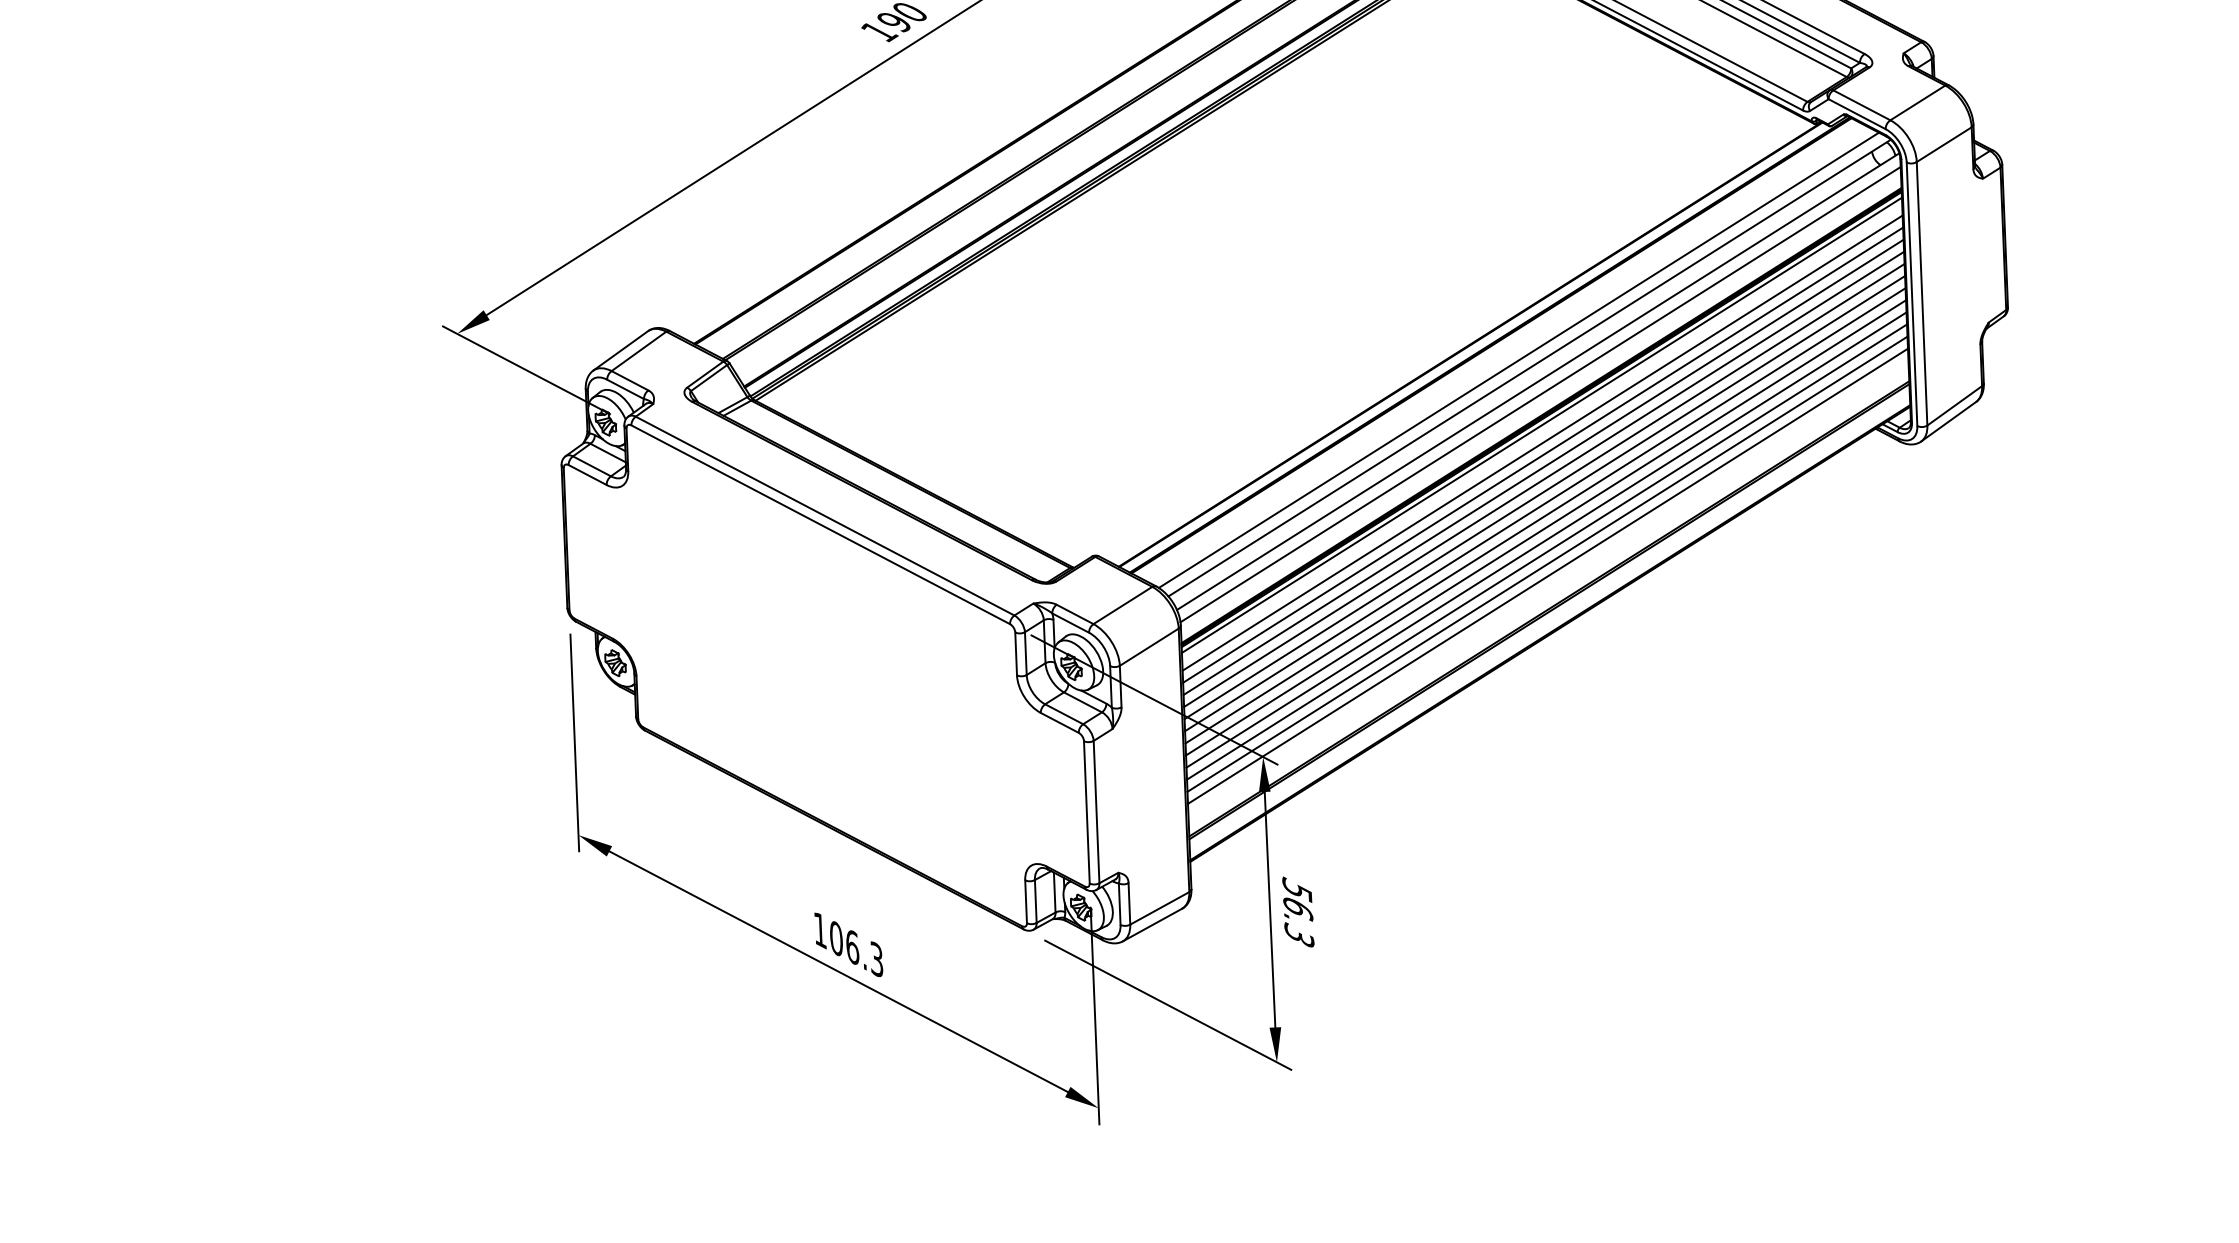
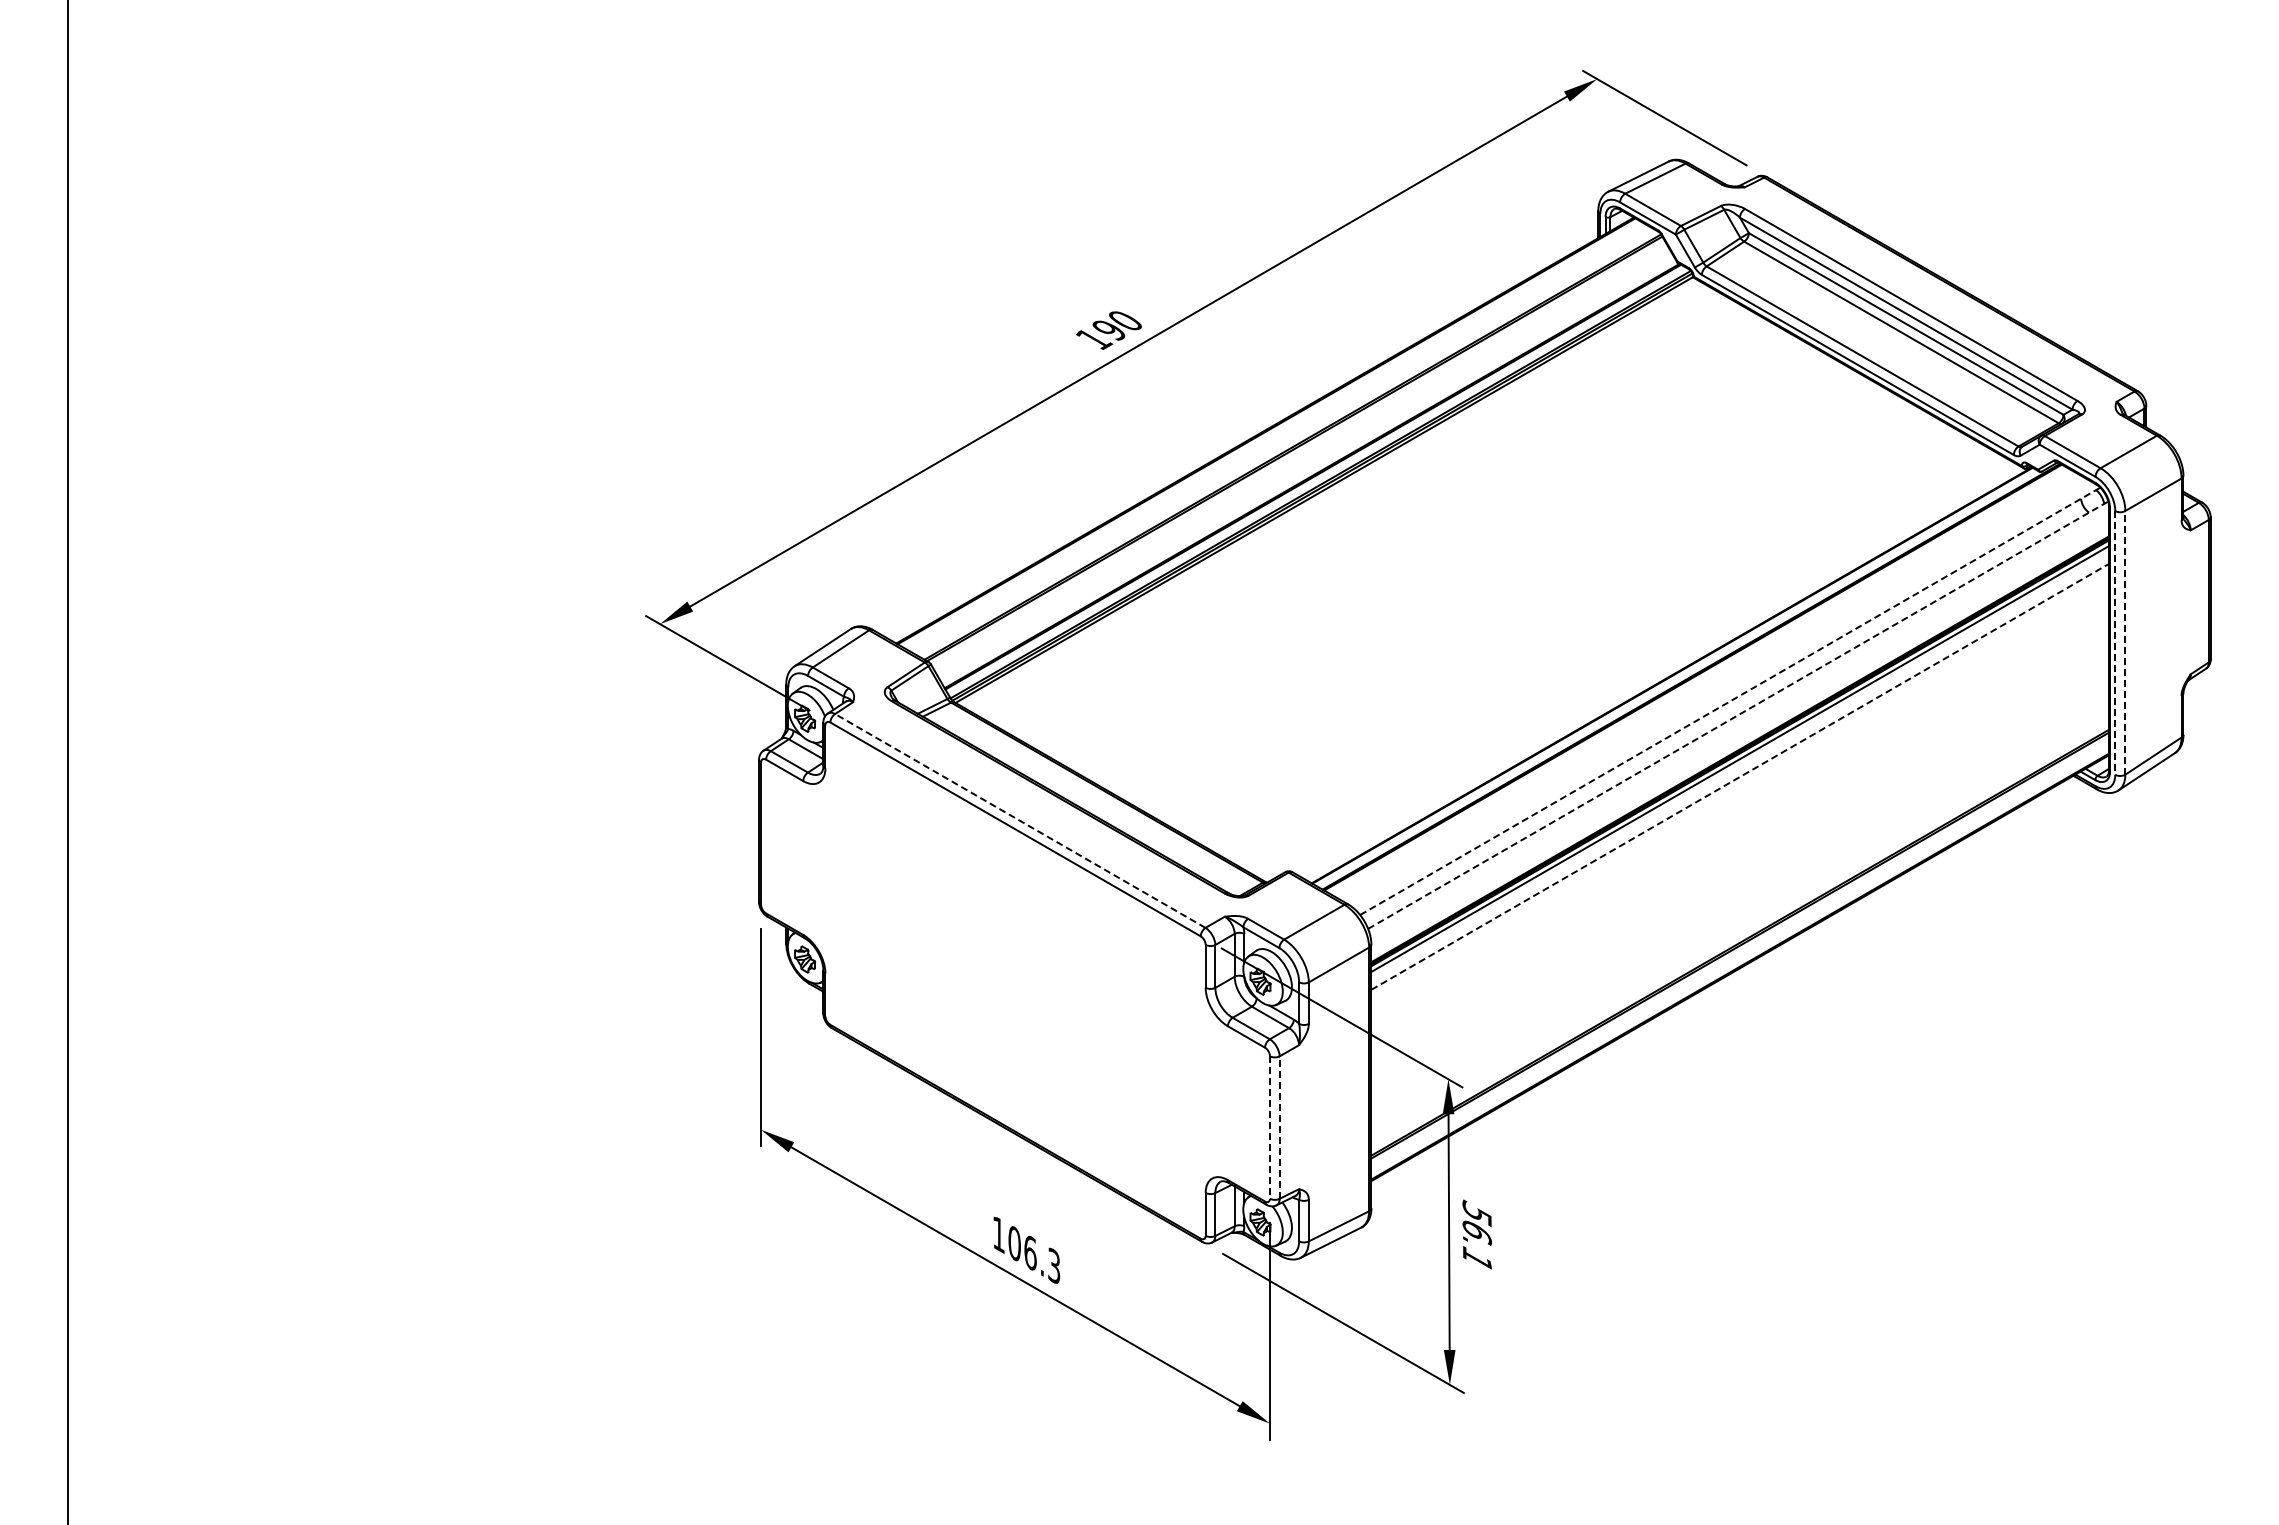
line: (1912, 293) -> (2115, 642), solid -> dashed
line: (1922, 293) -> (2125, 642), solid -> dashed
line: (1518, 360) -> (1719, 693), removed
line: (1529, 368) -> (1730, 701), solid -> dashed
line: (1538, 380) -> (1738, 714), solid -> dashed
line: (1540, 394) -> (1740, 728), removed
line: (1542, 442) -> (1740, 776), solid -> dashed
line: (1543, 454) -> (1740, 788), removed
line: (1543, 467) -> (1740, 801), removed
line: (1544, 479) -> (1740, 813), removed
line: (1544, 491) -> (1740, 825), removed
line: (1545, 503) -> (1740, 837), removed
line: (825, 515) -> (1020, 820), solid -> dashed
line: (1545, 515) -> (1740, 849), removed
line: (1546, 527) -> (1740, 861), removed
line: (1546, 539) -> (1740, 873), removed
line: (1547, 551) -> (1740, 885), removed
line: (1547, 564) -> (1740, 898), removed
line: (1548, 576) -> (1740, 910), removed
line: (1096, 811) -> (1279, 1127), solid -> dashed
line: (1086, 812) -> (1269, 1127), solid -> dashed
text: (1299, 934) -> (1477, 1258), 56.3 -> 56.1

